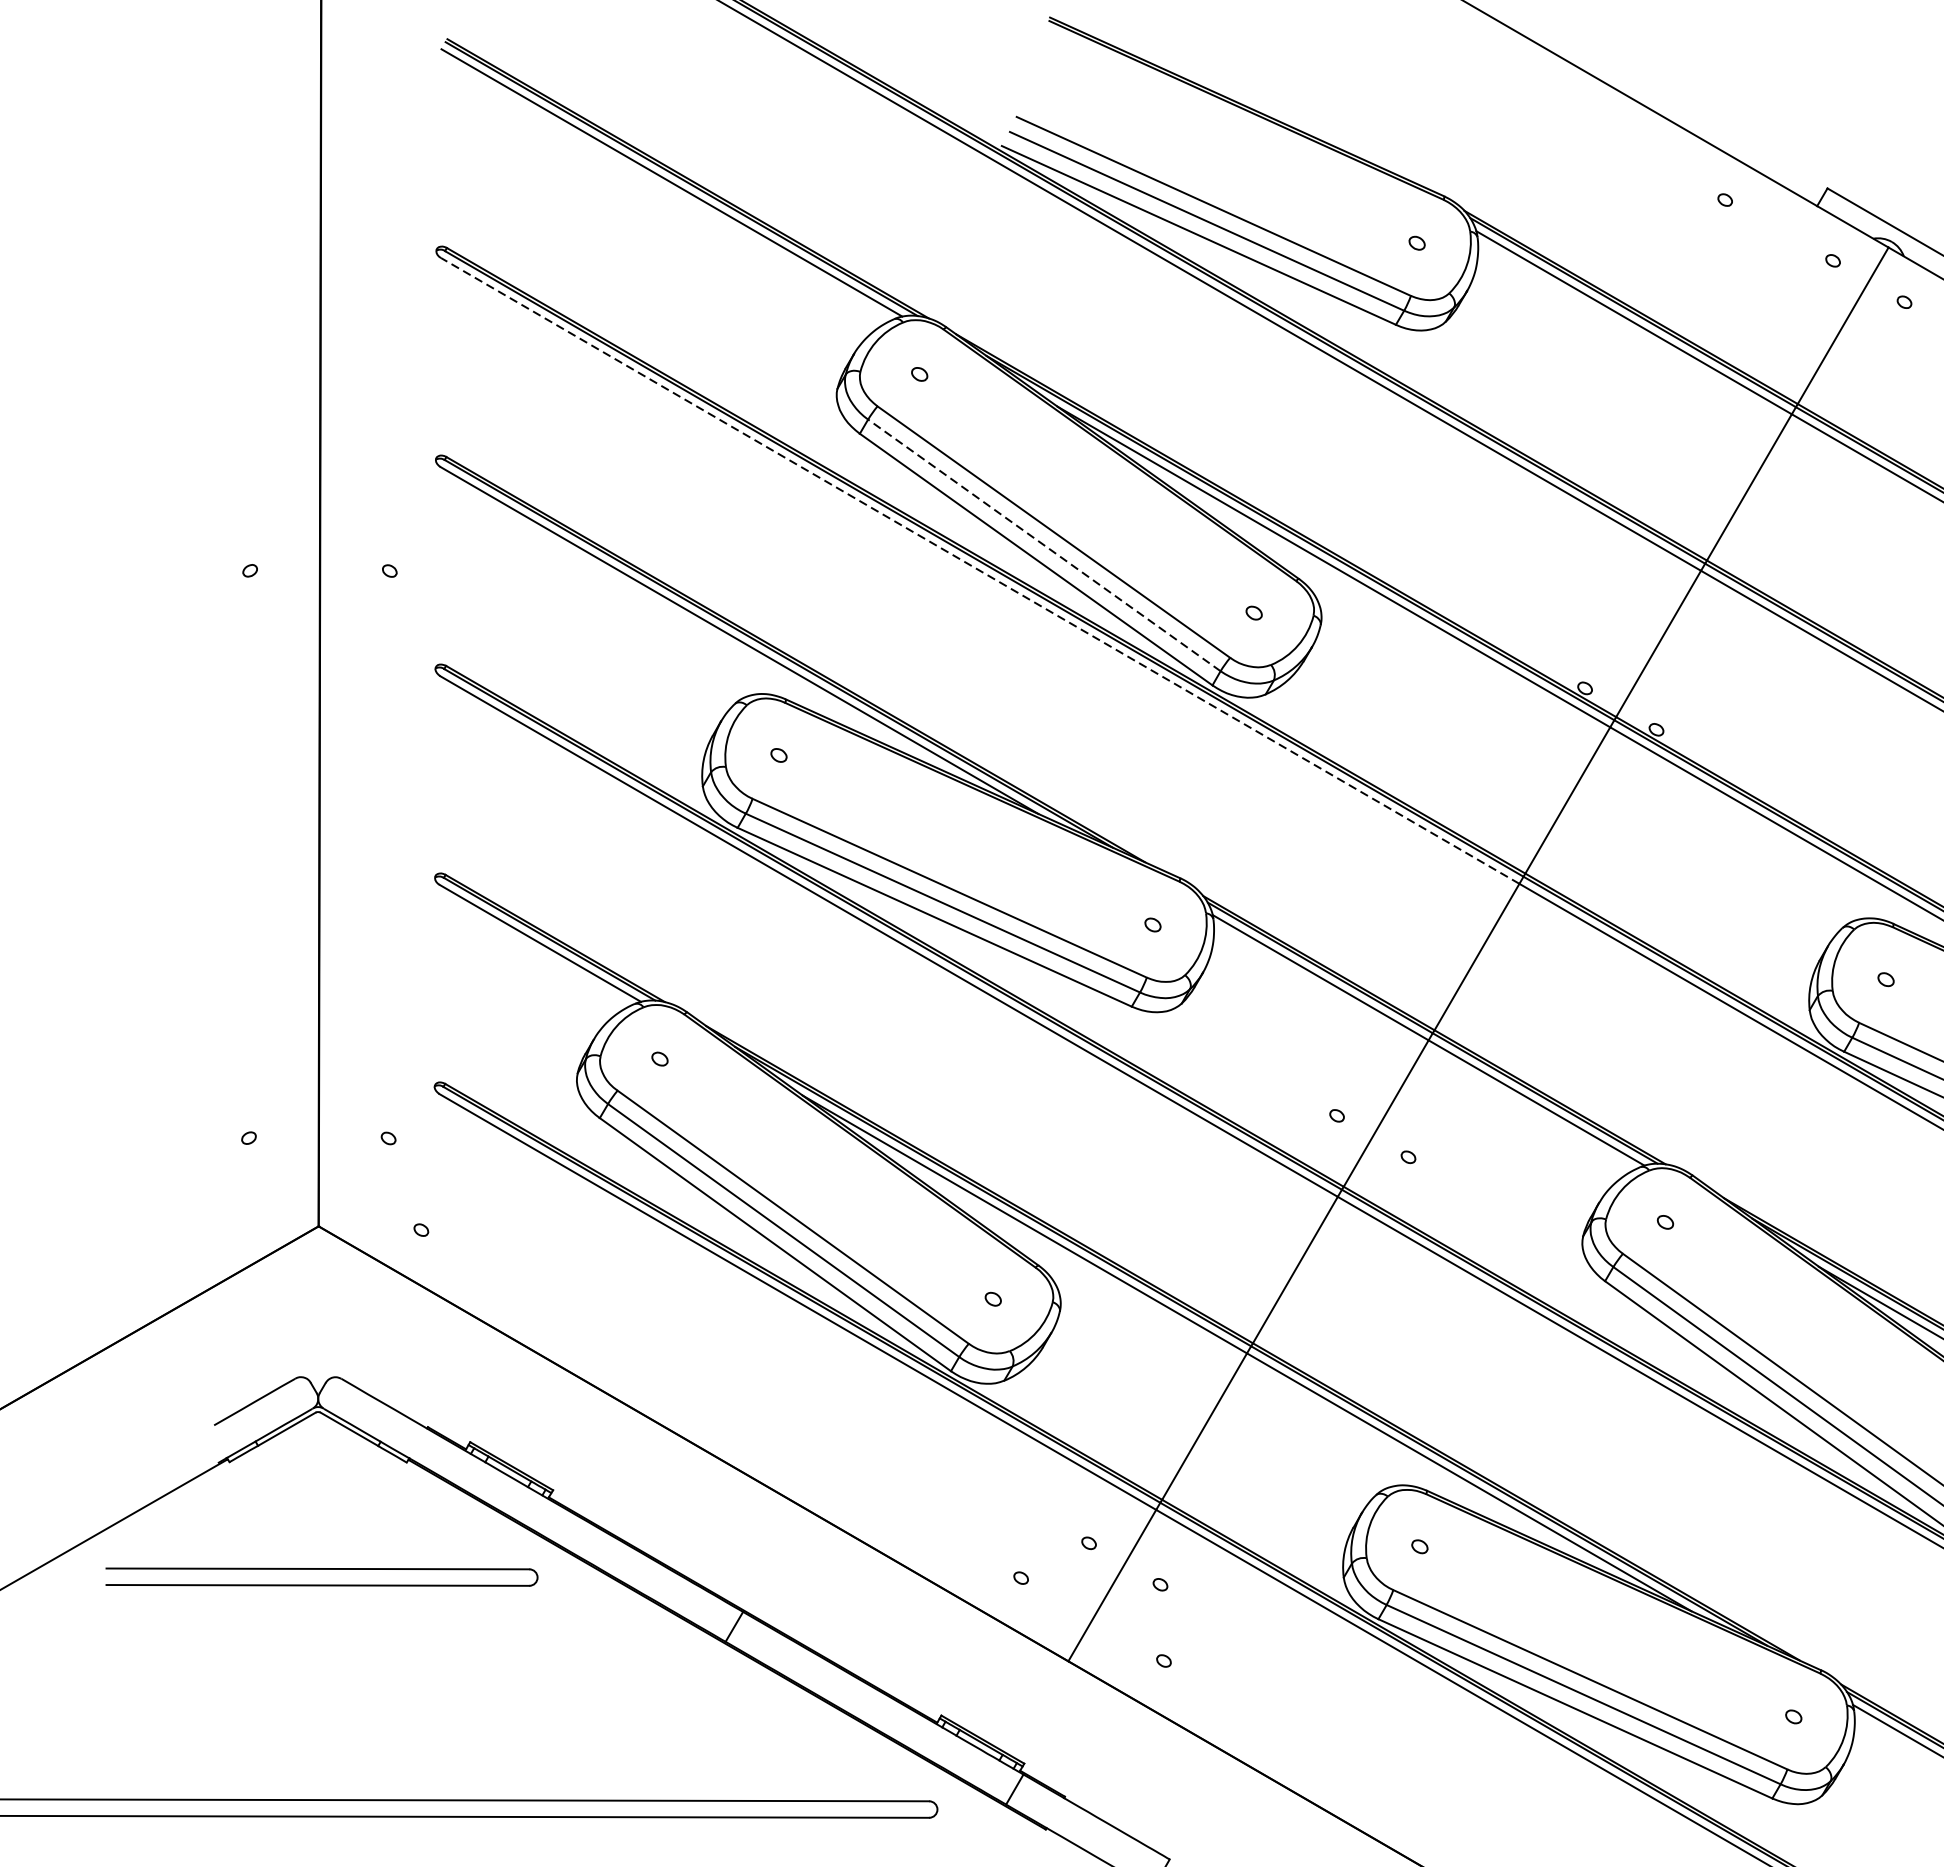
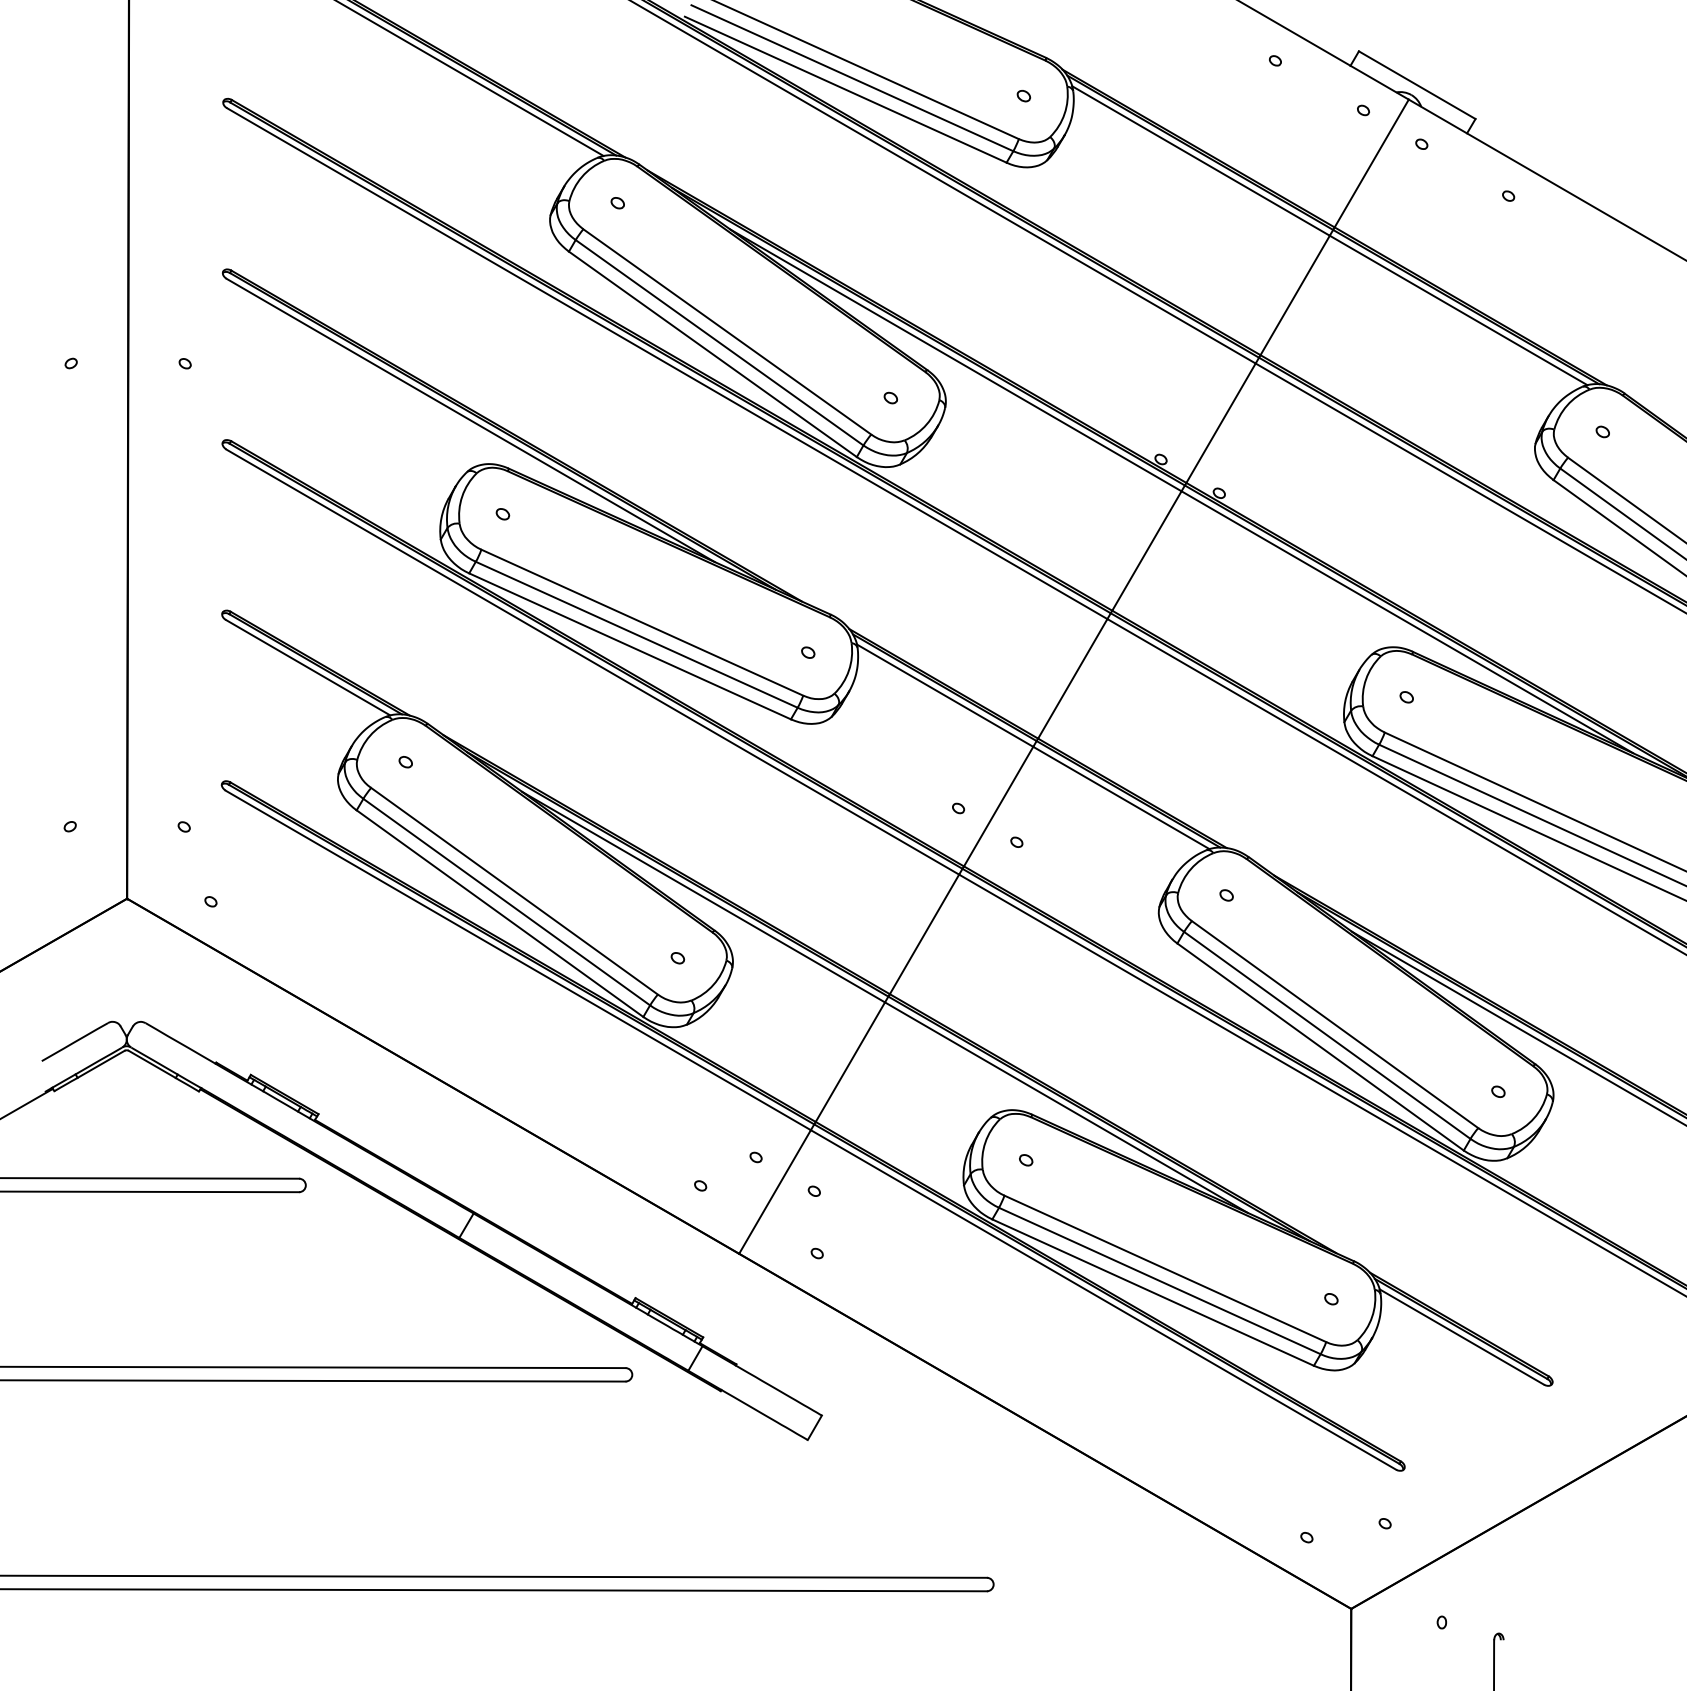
line: (1044, 545) -> (719, 342), dashed -> solid
line: (980, 570) -> (667, 363), dashed -> solid

